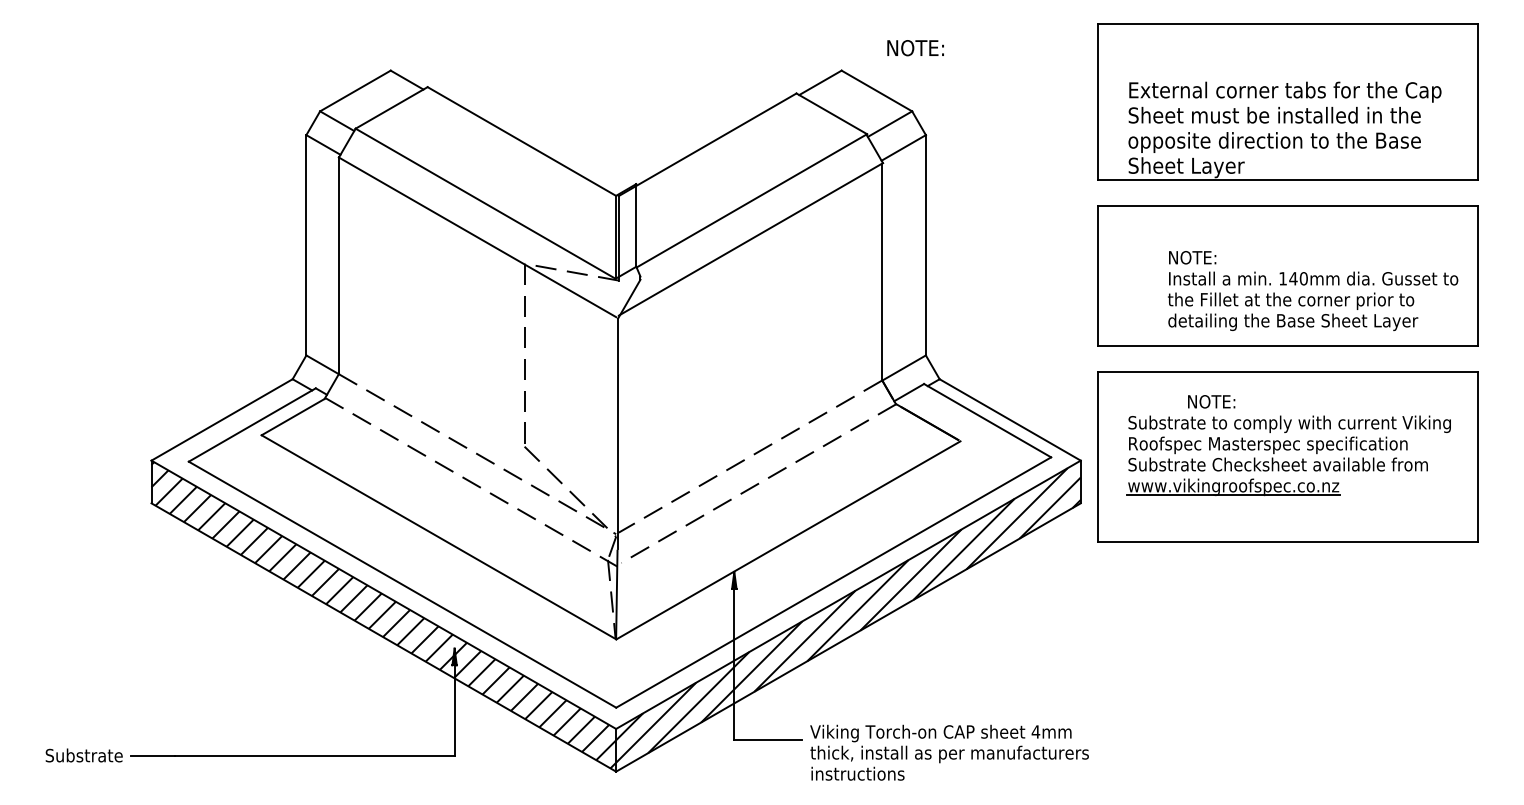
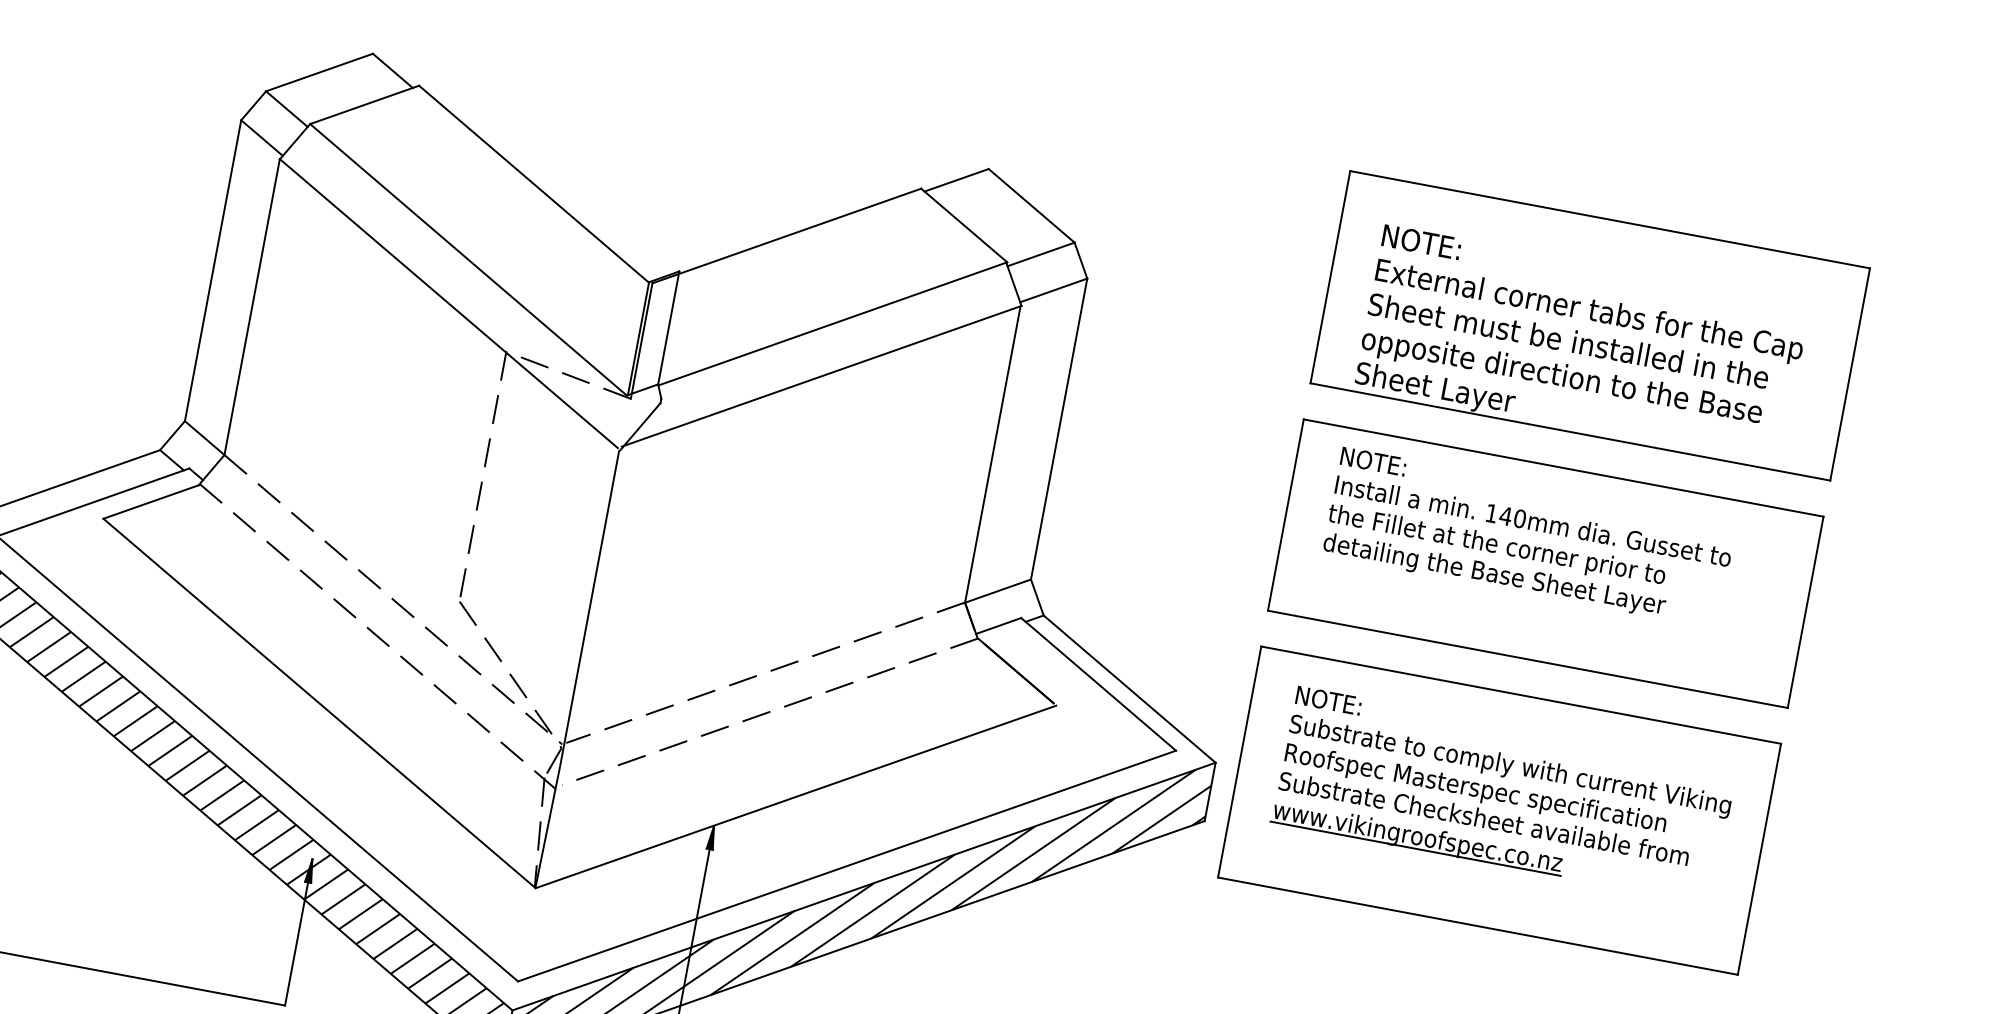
text: (915, 48) -> (1421, 242), moved
text: (1313, 290) -> (1530, 537), moved
text: (1211, 401) -> (1328, 700), moved

